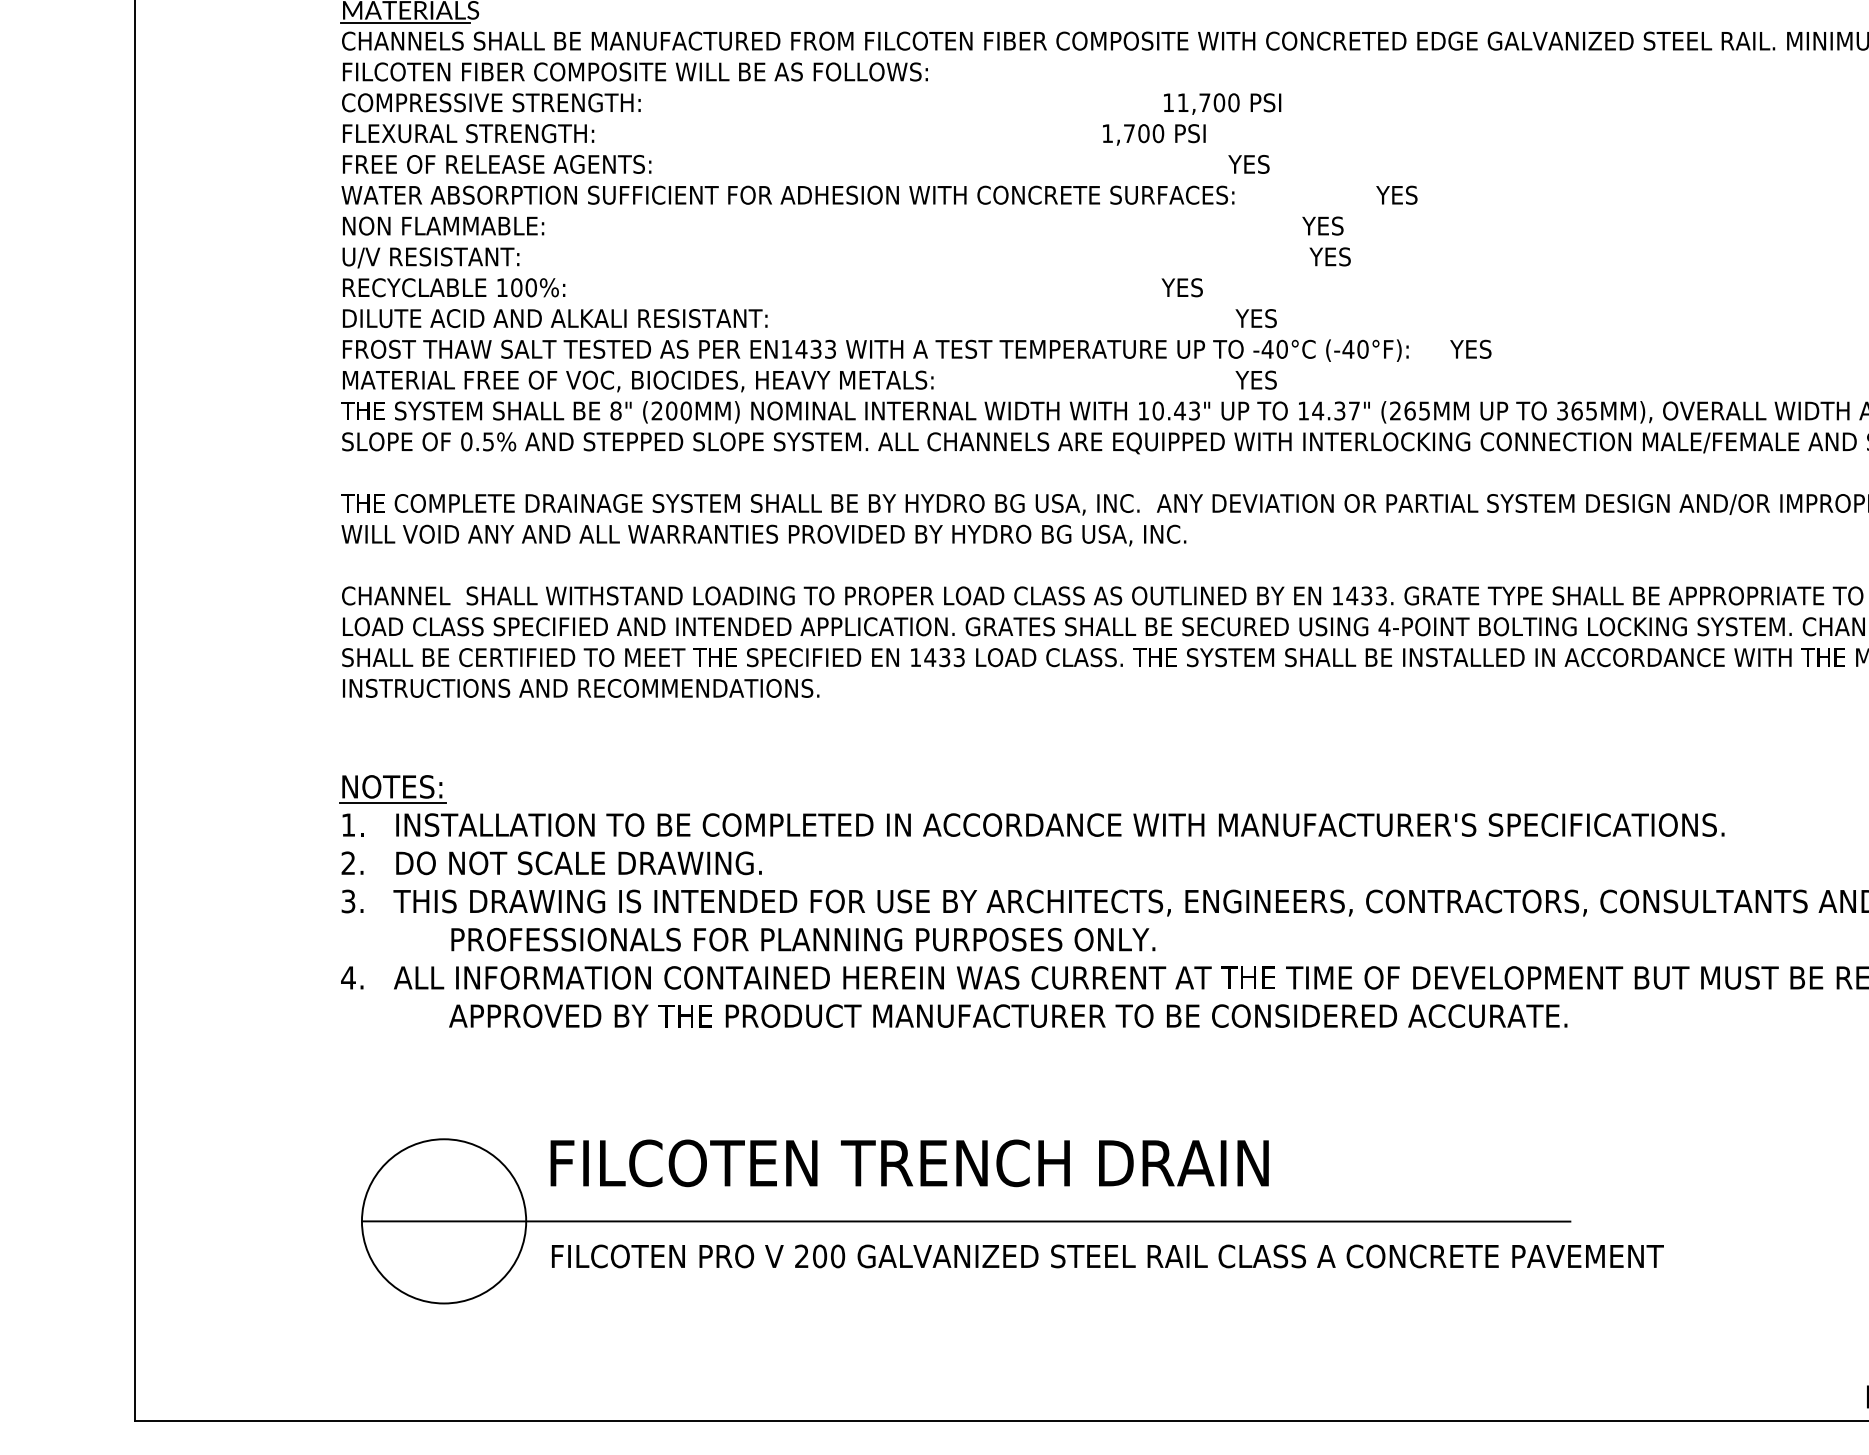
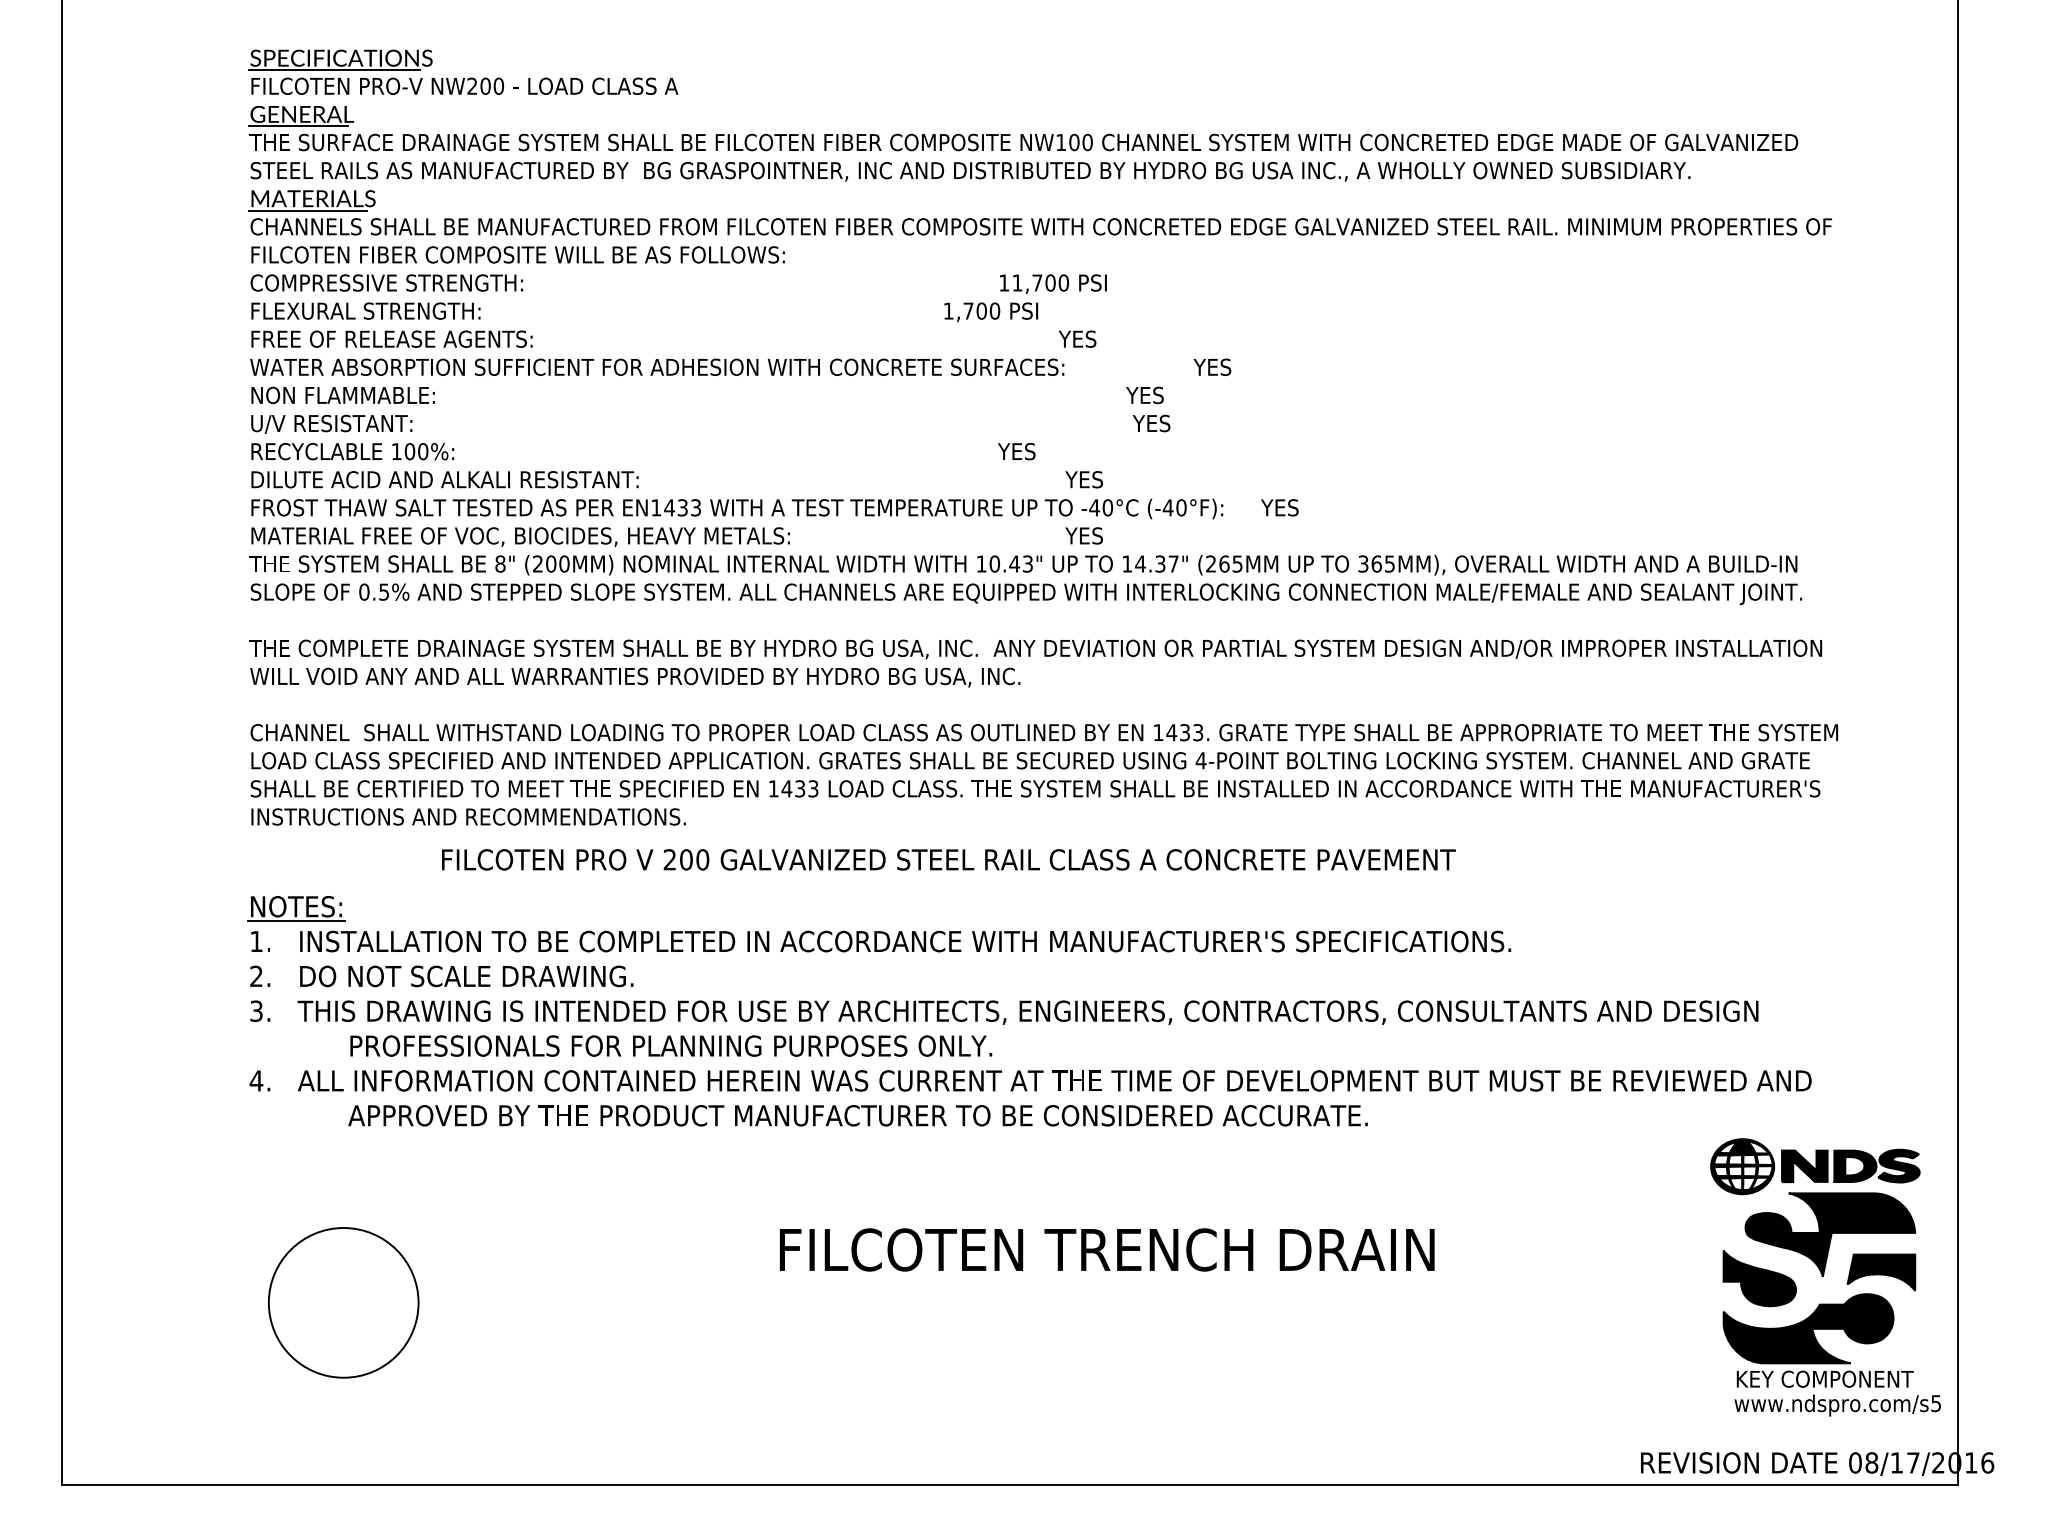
text: (908, 1162) -> (1106, 1249), moved
line: (965, 1220) -> (819, 1302), removed
text: (1107, 1256) -> (948, 859), moved

